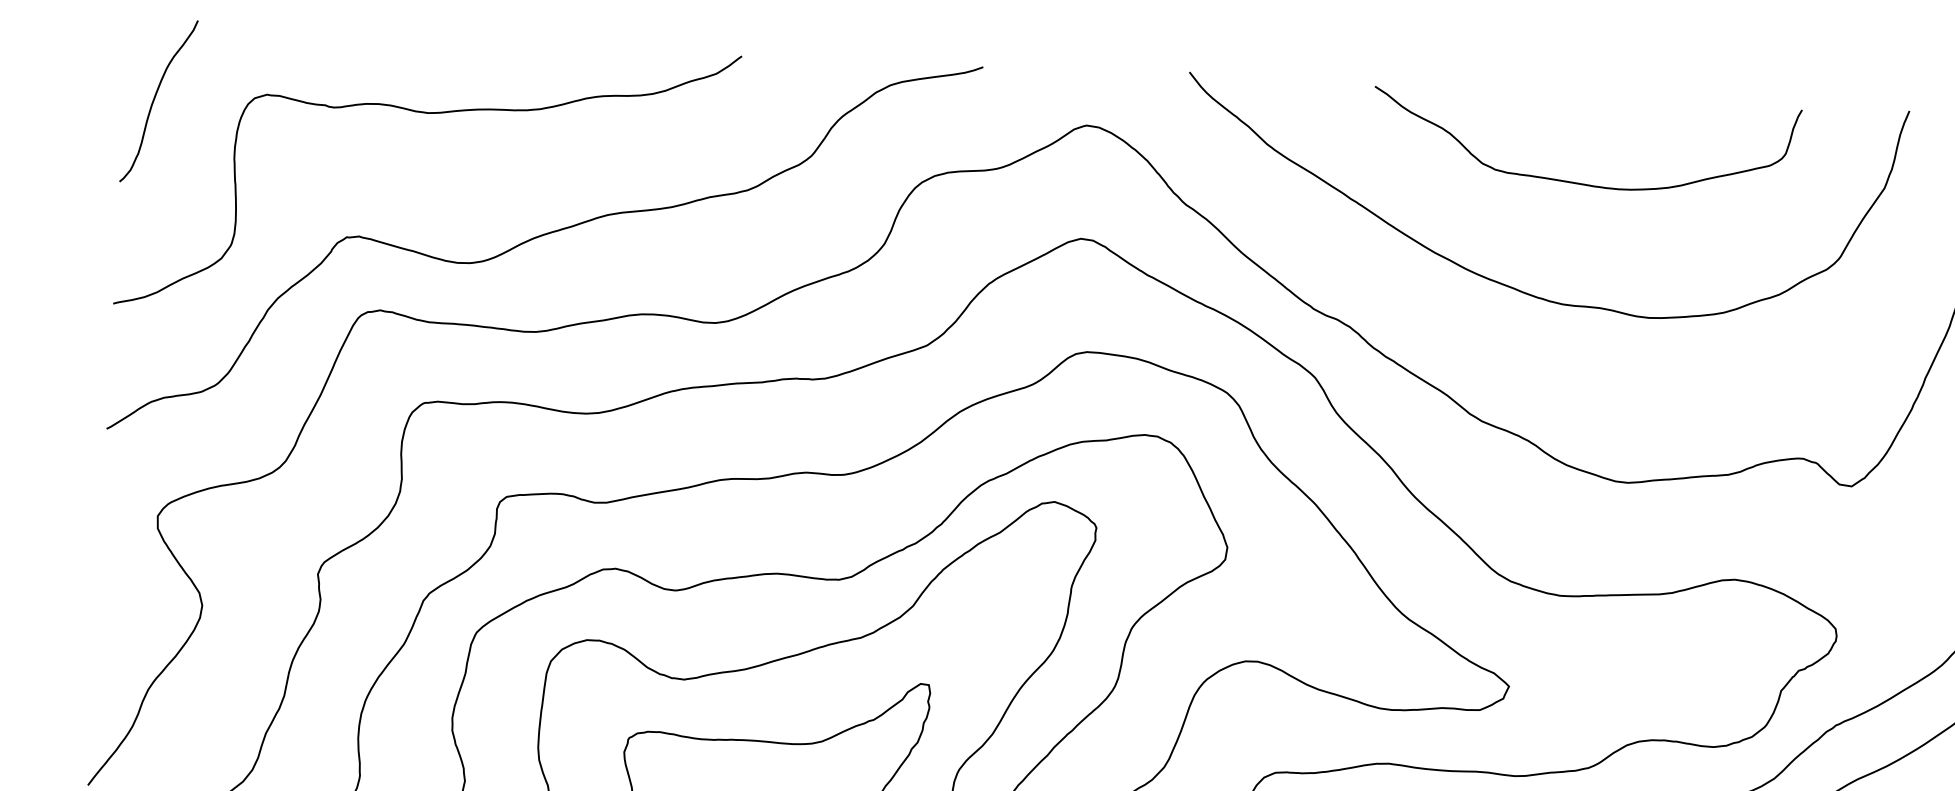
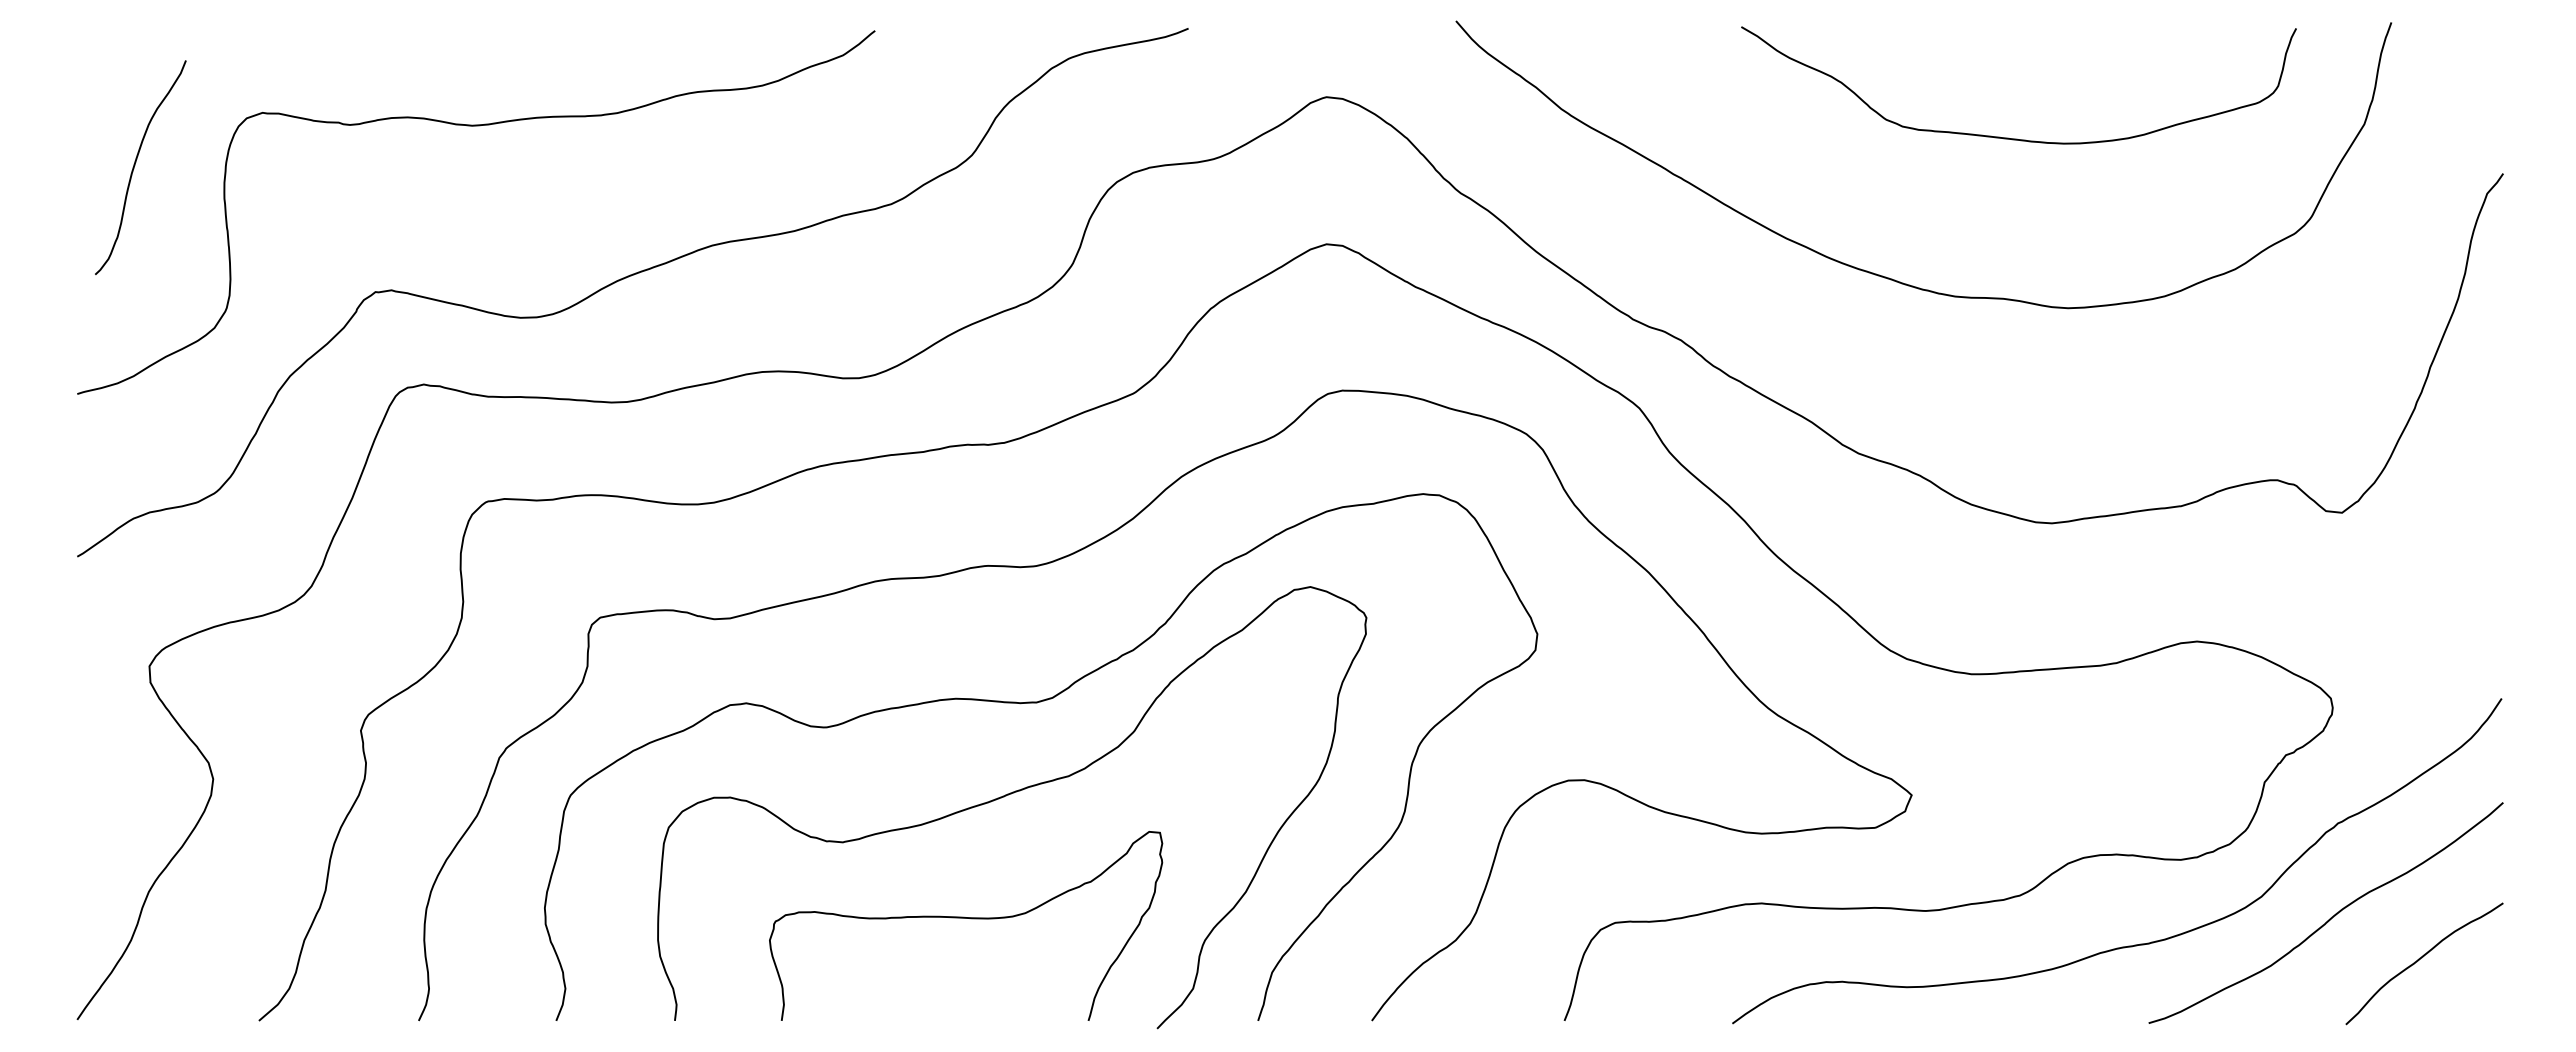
curve: (154, 99) -> (135, 165), moved
curve: (1576, 182) -> (2008, 137), moved

